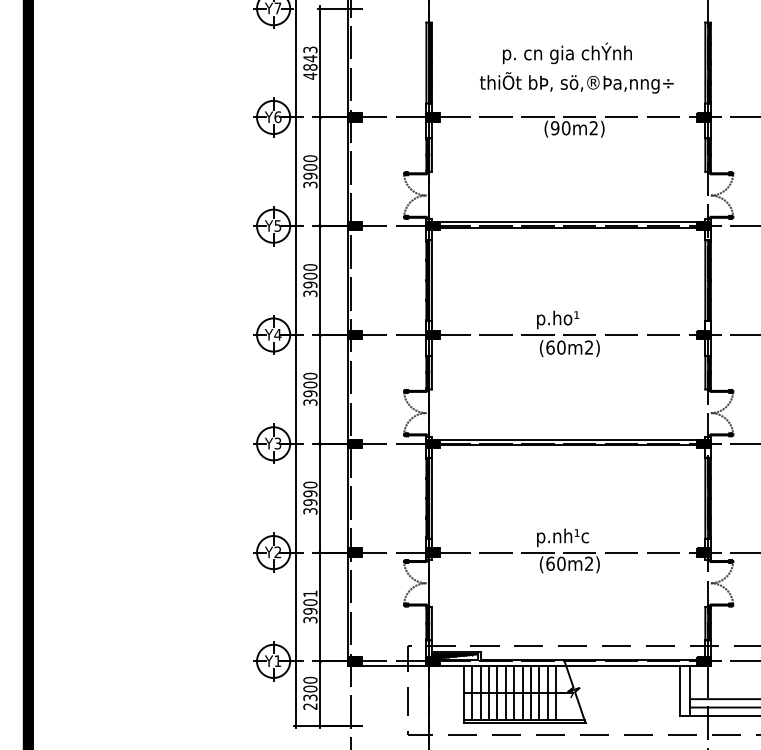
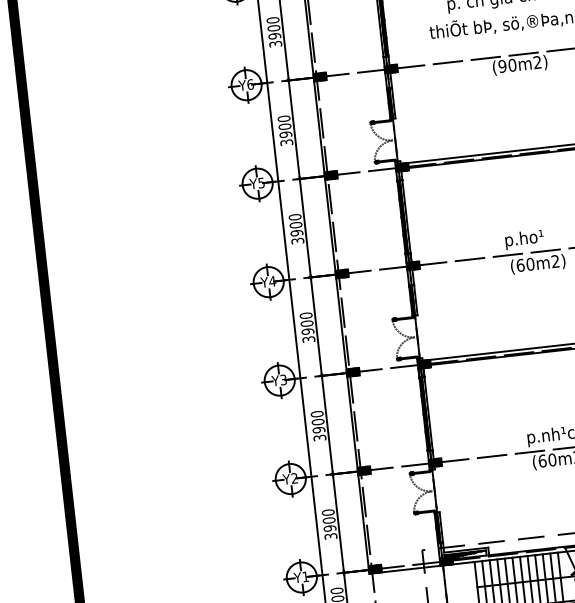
text: (310, 62) -> (274, 31), 4843 -> 3900
text: (310, 493) -> (318, 421), 3990 -> 3900
text: (310, 593) -> (328, 512), 3901 -> 3900

